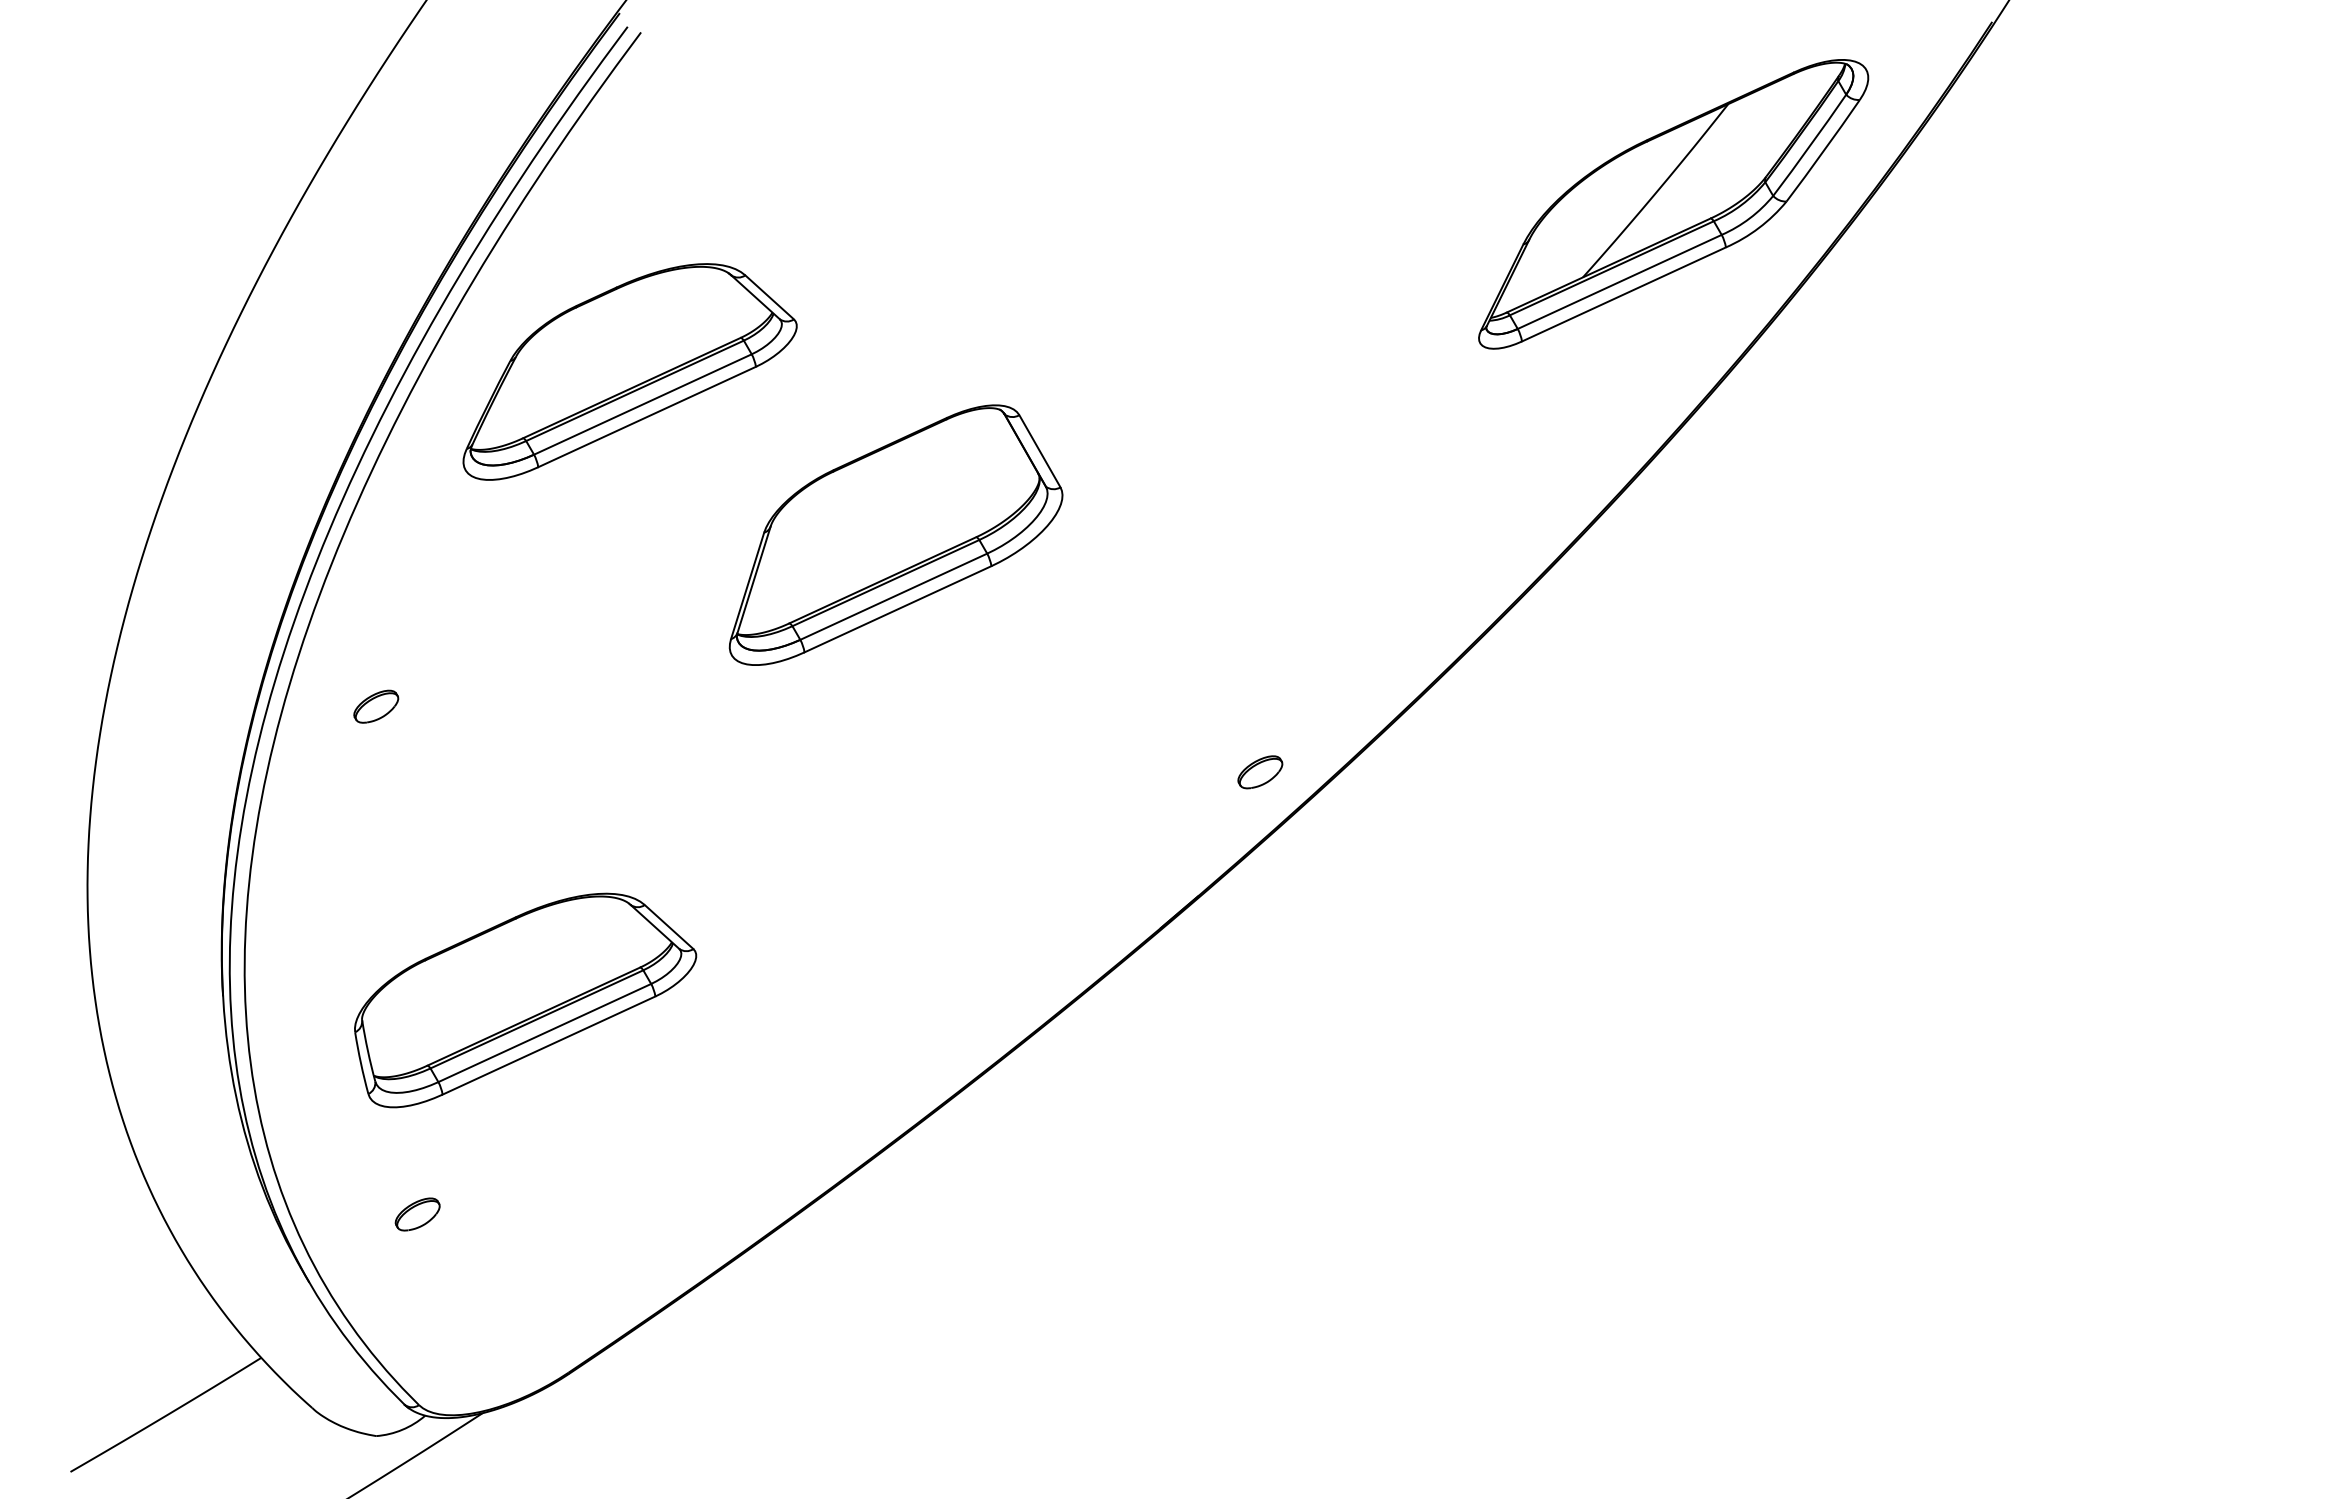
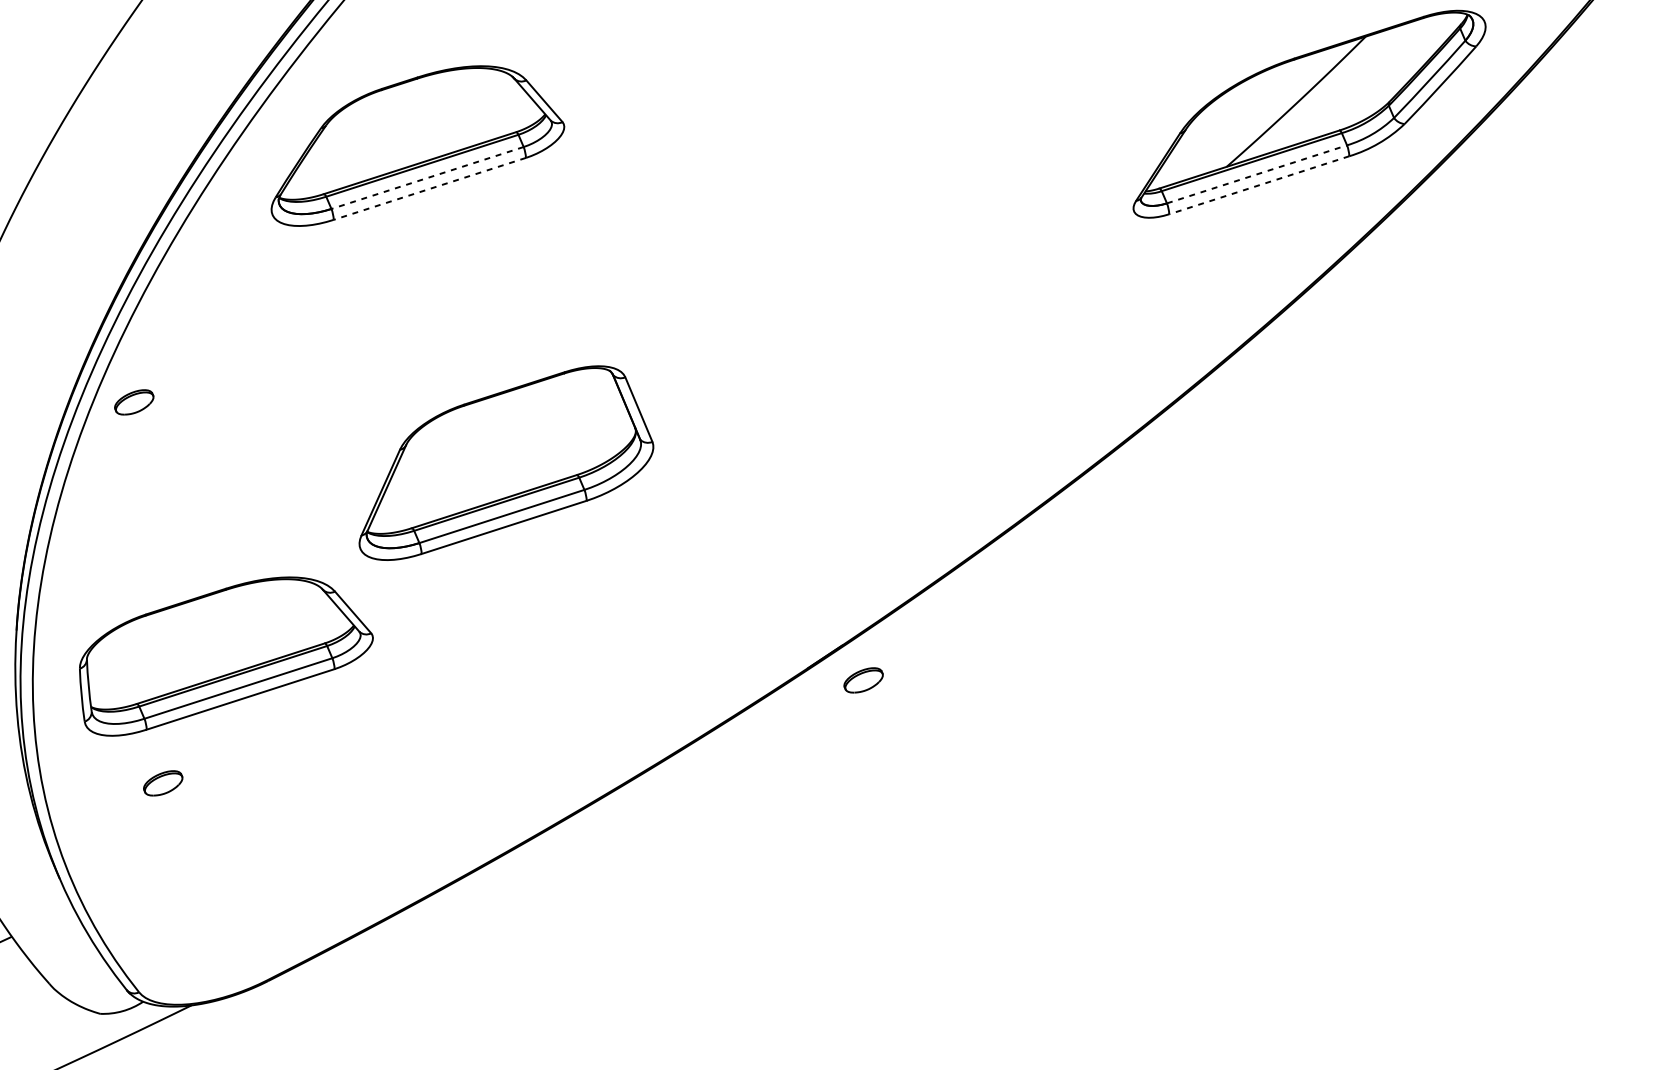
line: (1620, 281) -> (1257, 174), solid -> dashed
line: (1623, 294) -> (1258, 185), solid -> dashed
line: (642, 404) -> (427, 177), solid -> dashed
line: (647, 417) -> (430, 189), solid -> dashed
part: (895, 534) -> (509, 464), moved
part: (376, 706) -> (134, 402), moved
part: (1260, 772) -> (863, 680), moved
part: (525, 1000) -> (225, 659), moved
part: (417, 1214) -> (163, 783), moved

